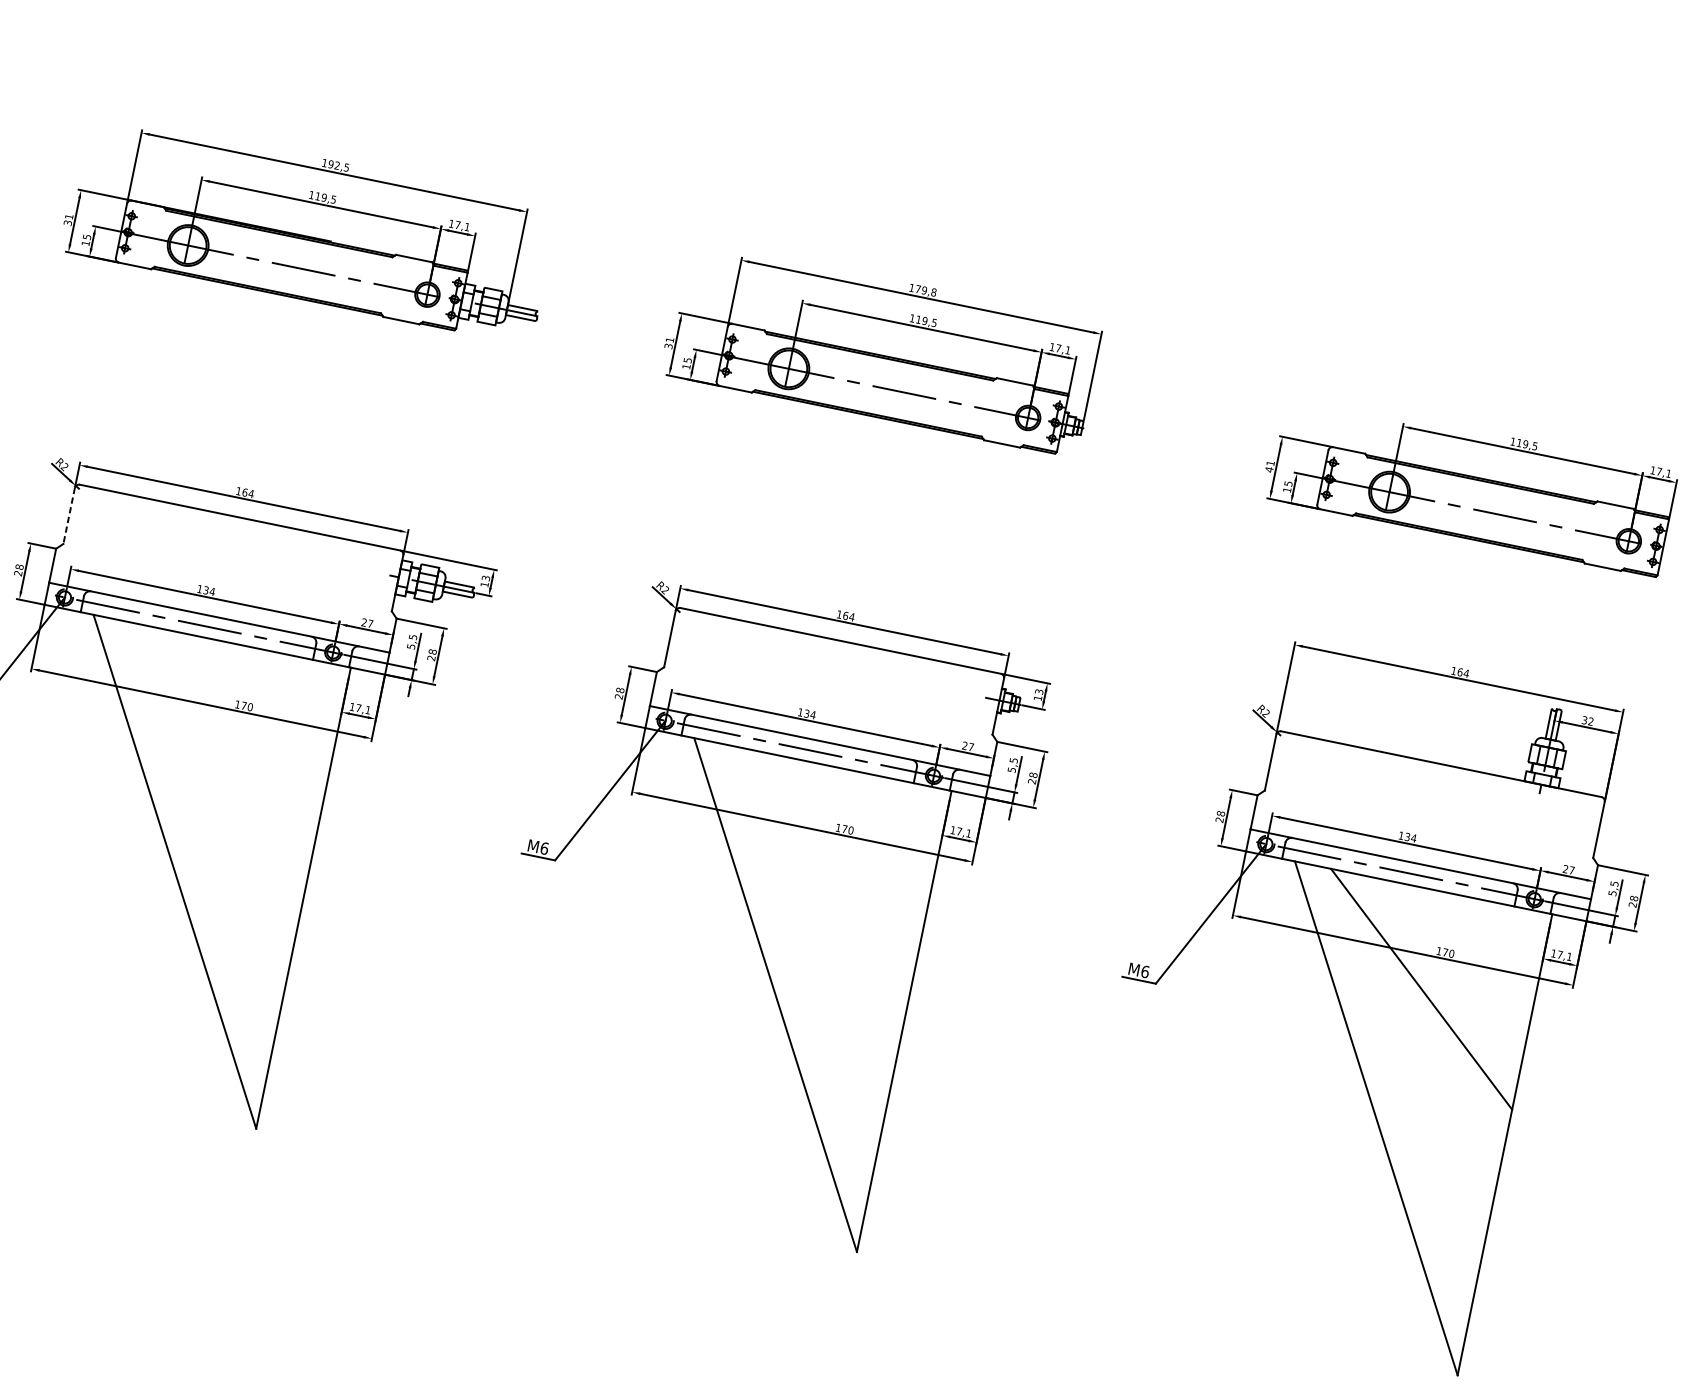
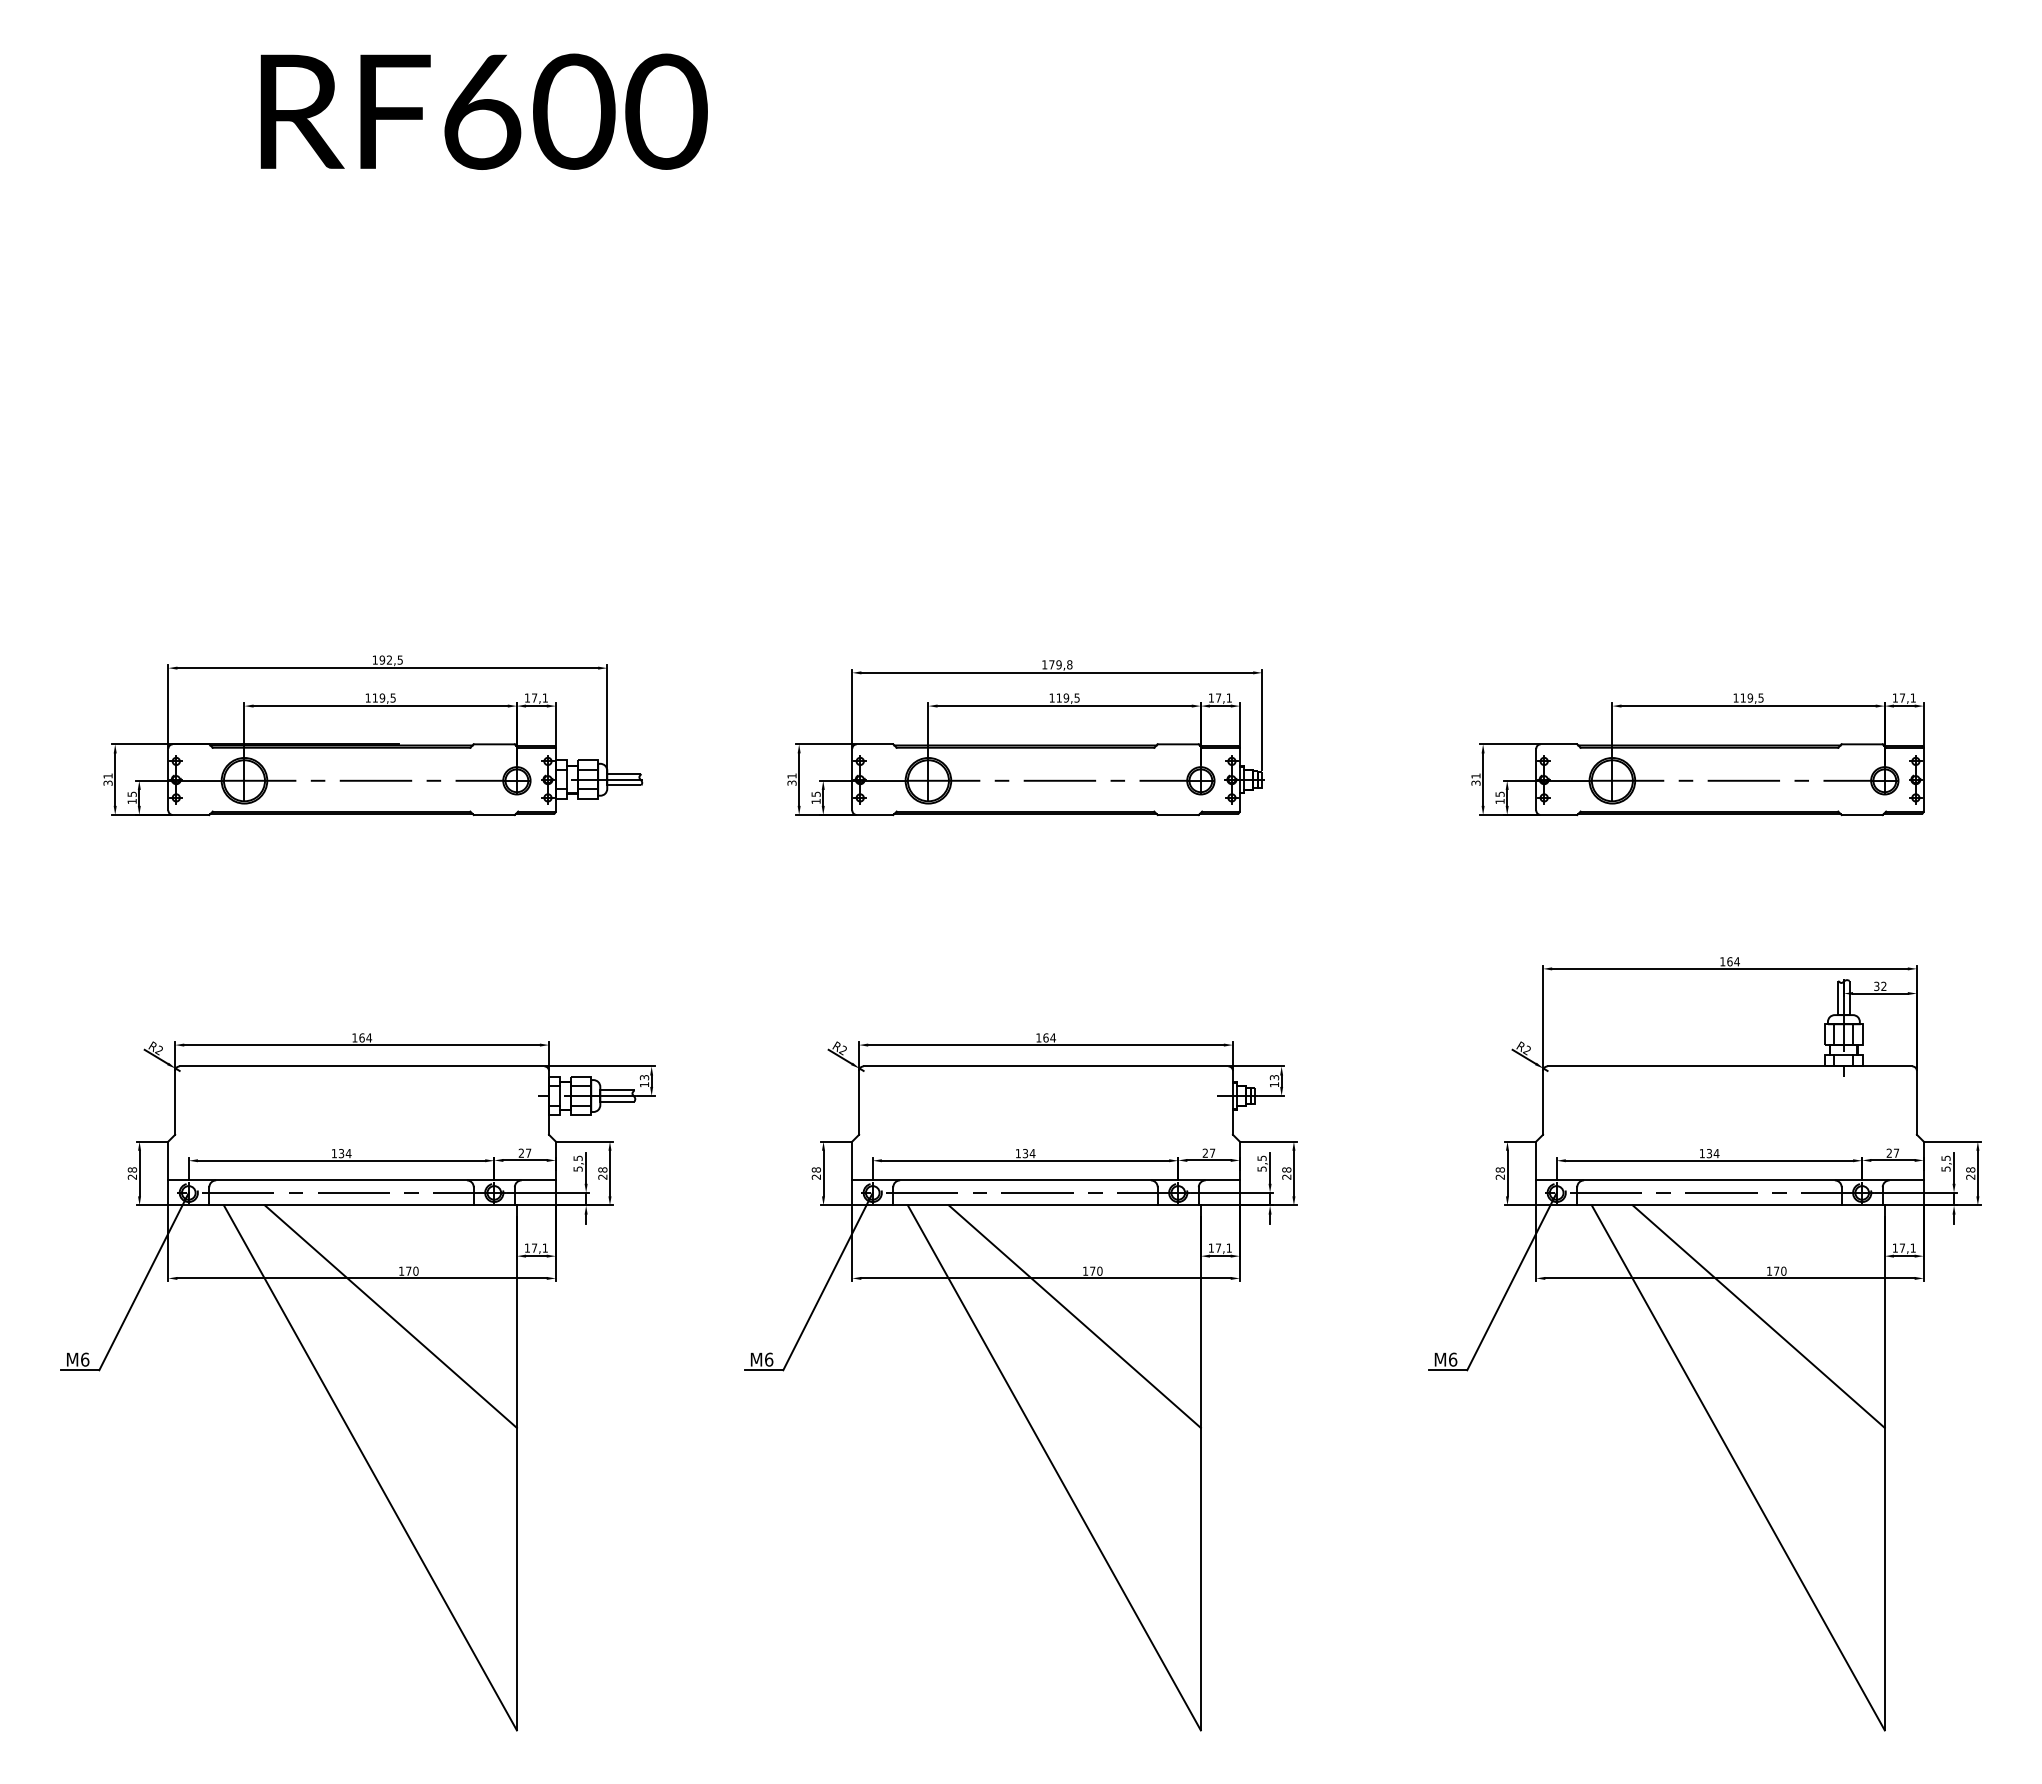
text: (1268, 469) -> (1475, 783), 41 -> 31
line: (69, 515) -> (175, 1102), dashed -> solid
line: (219, 742) -> (390, 1316), added
line: (820, 865) -> (1074, 1316), added

